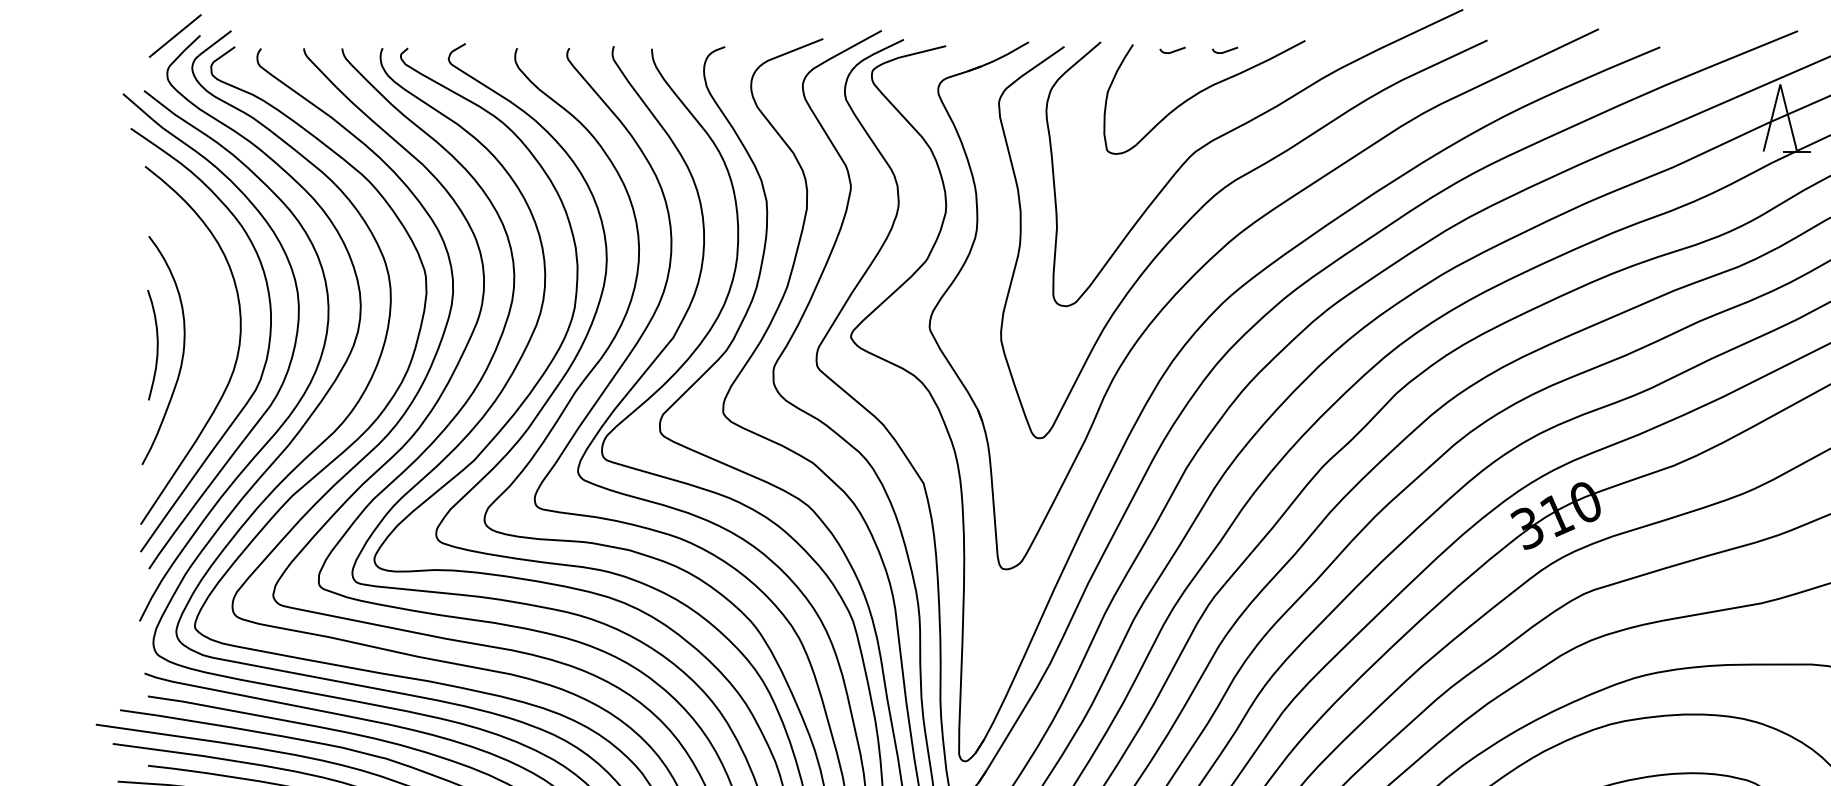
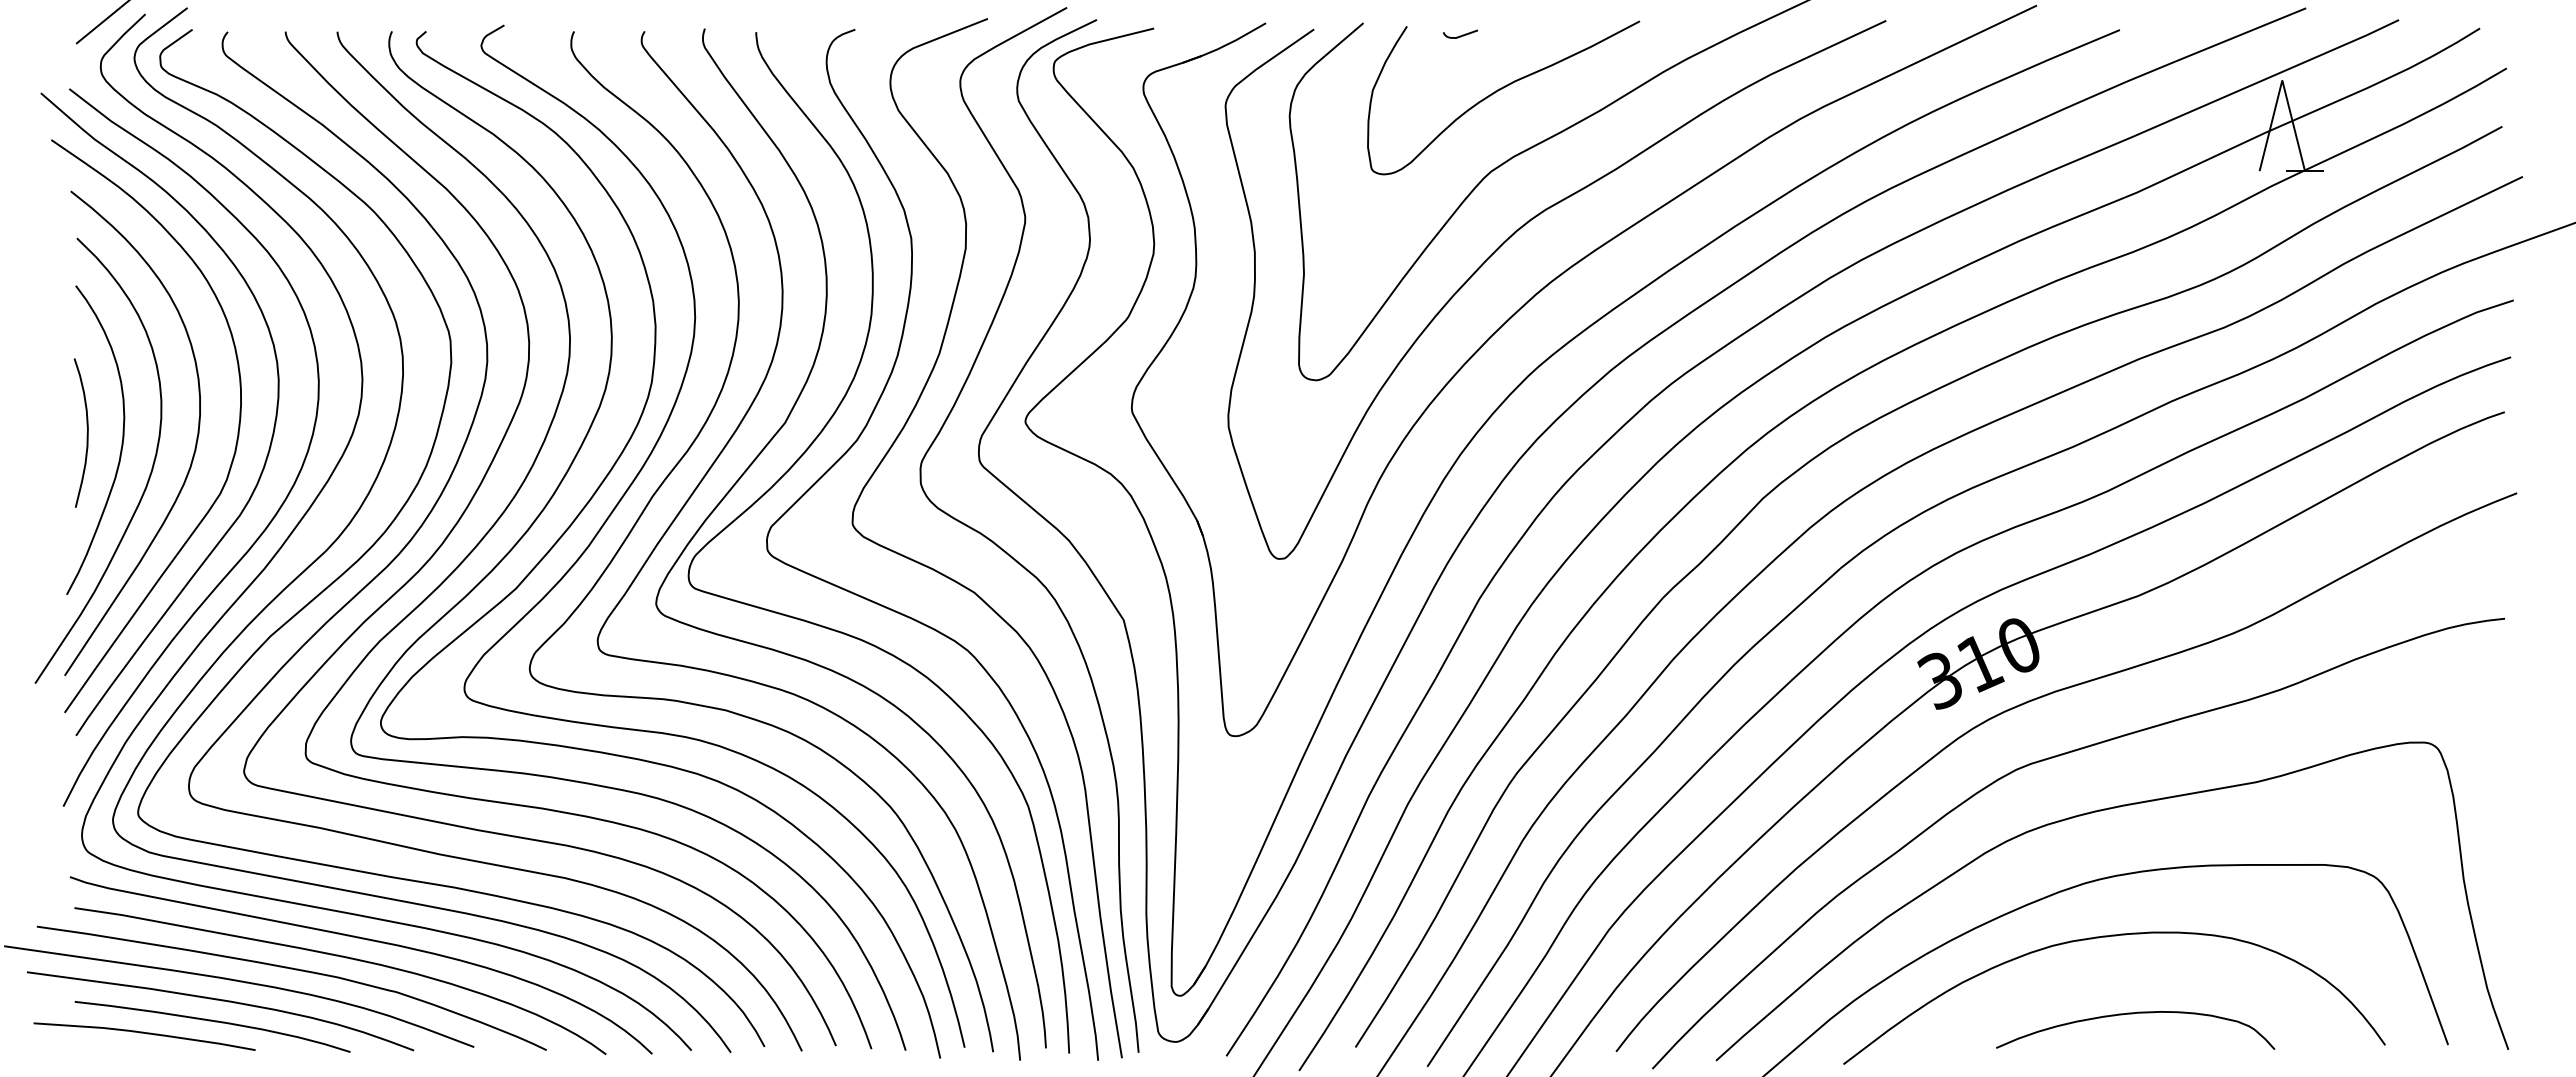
curve: (1224, 51) -> (1530, 35), removed
curve: (202, 378) -> (148, 477), added

